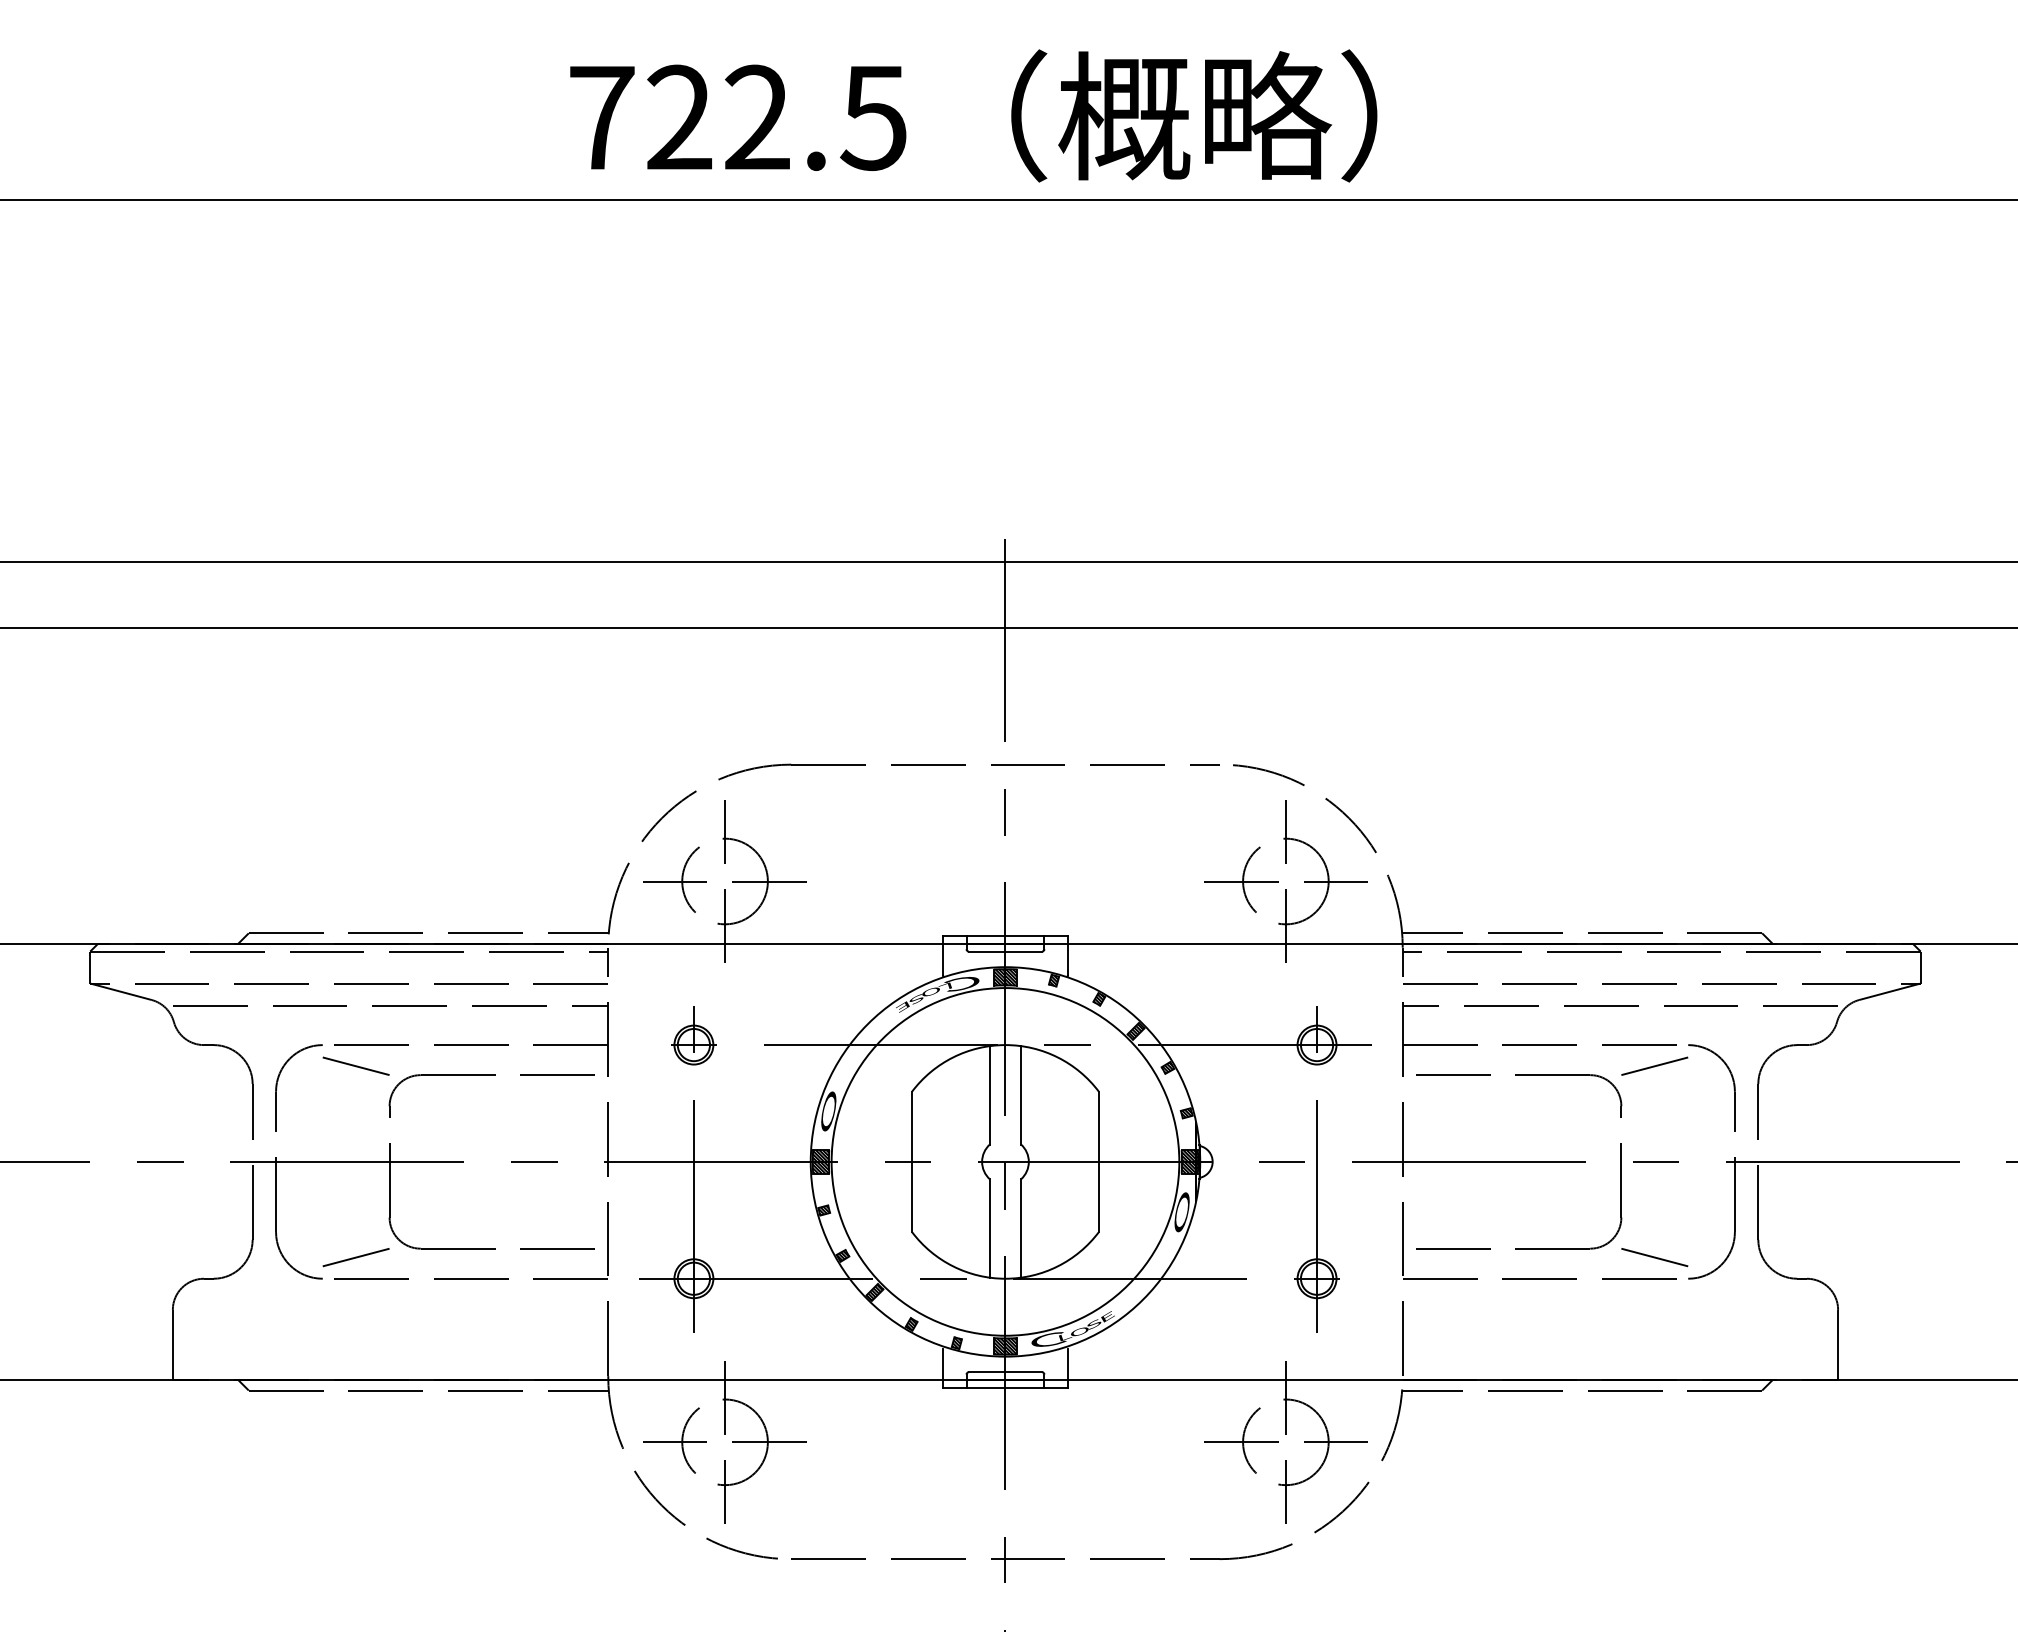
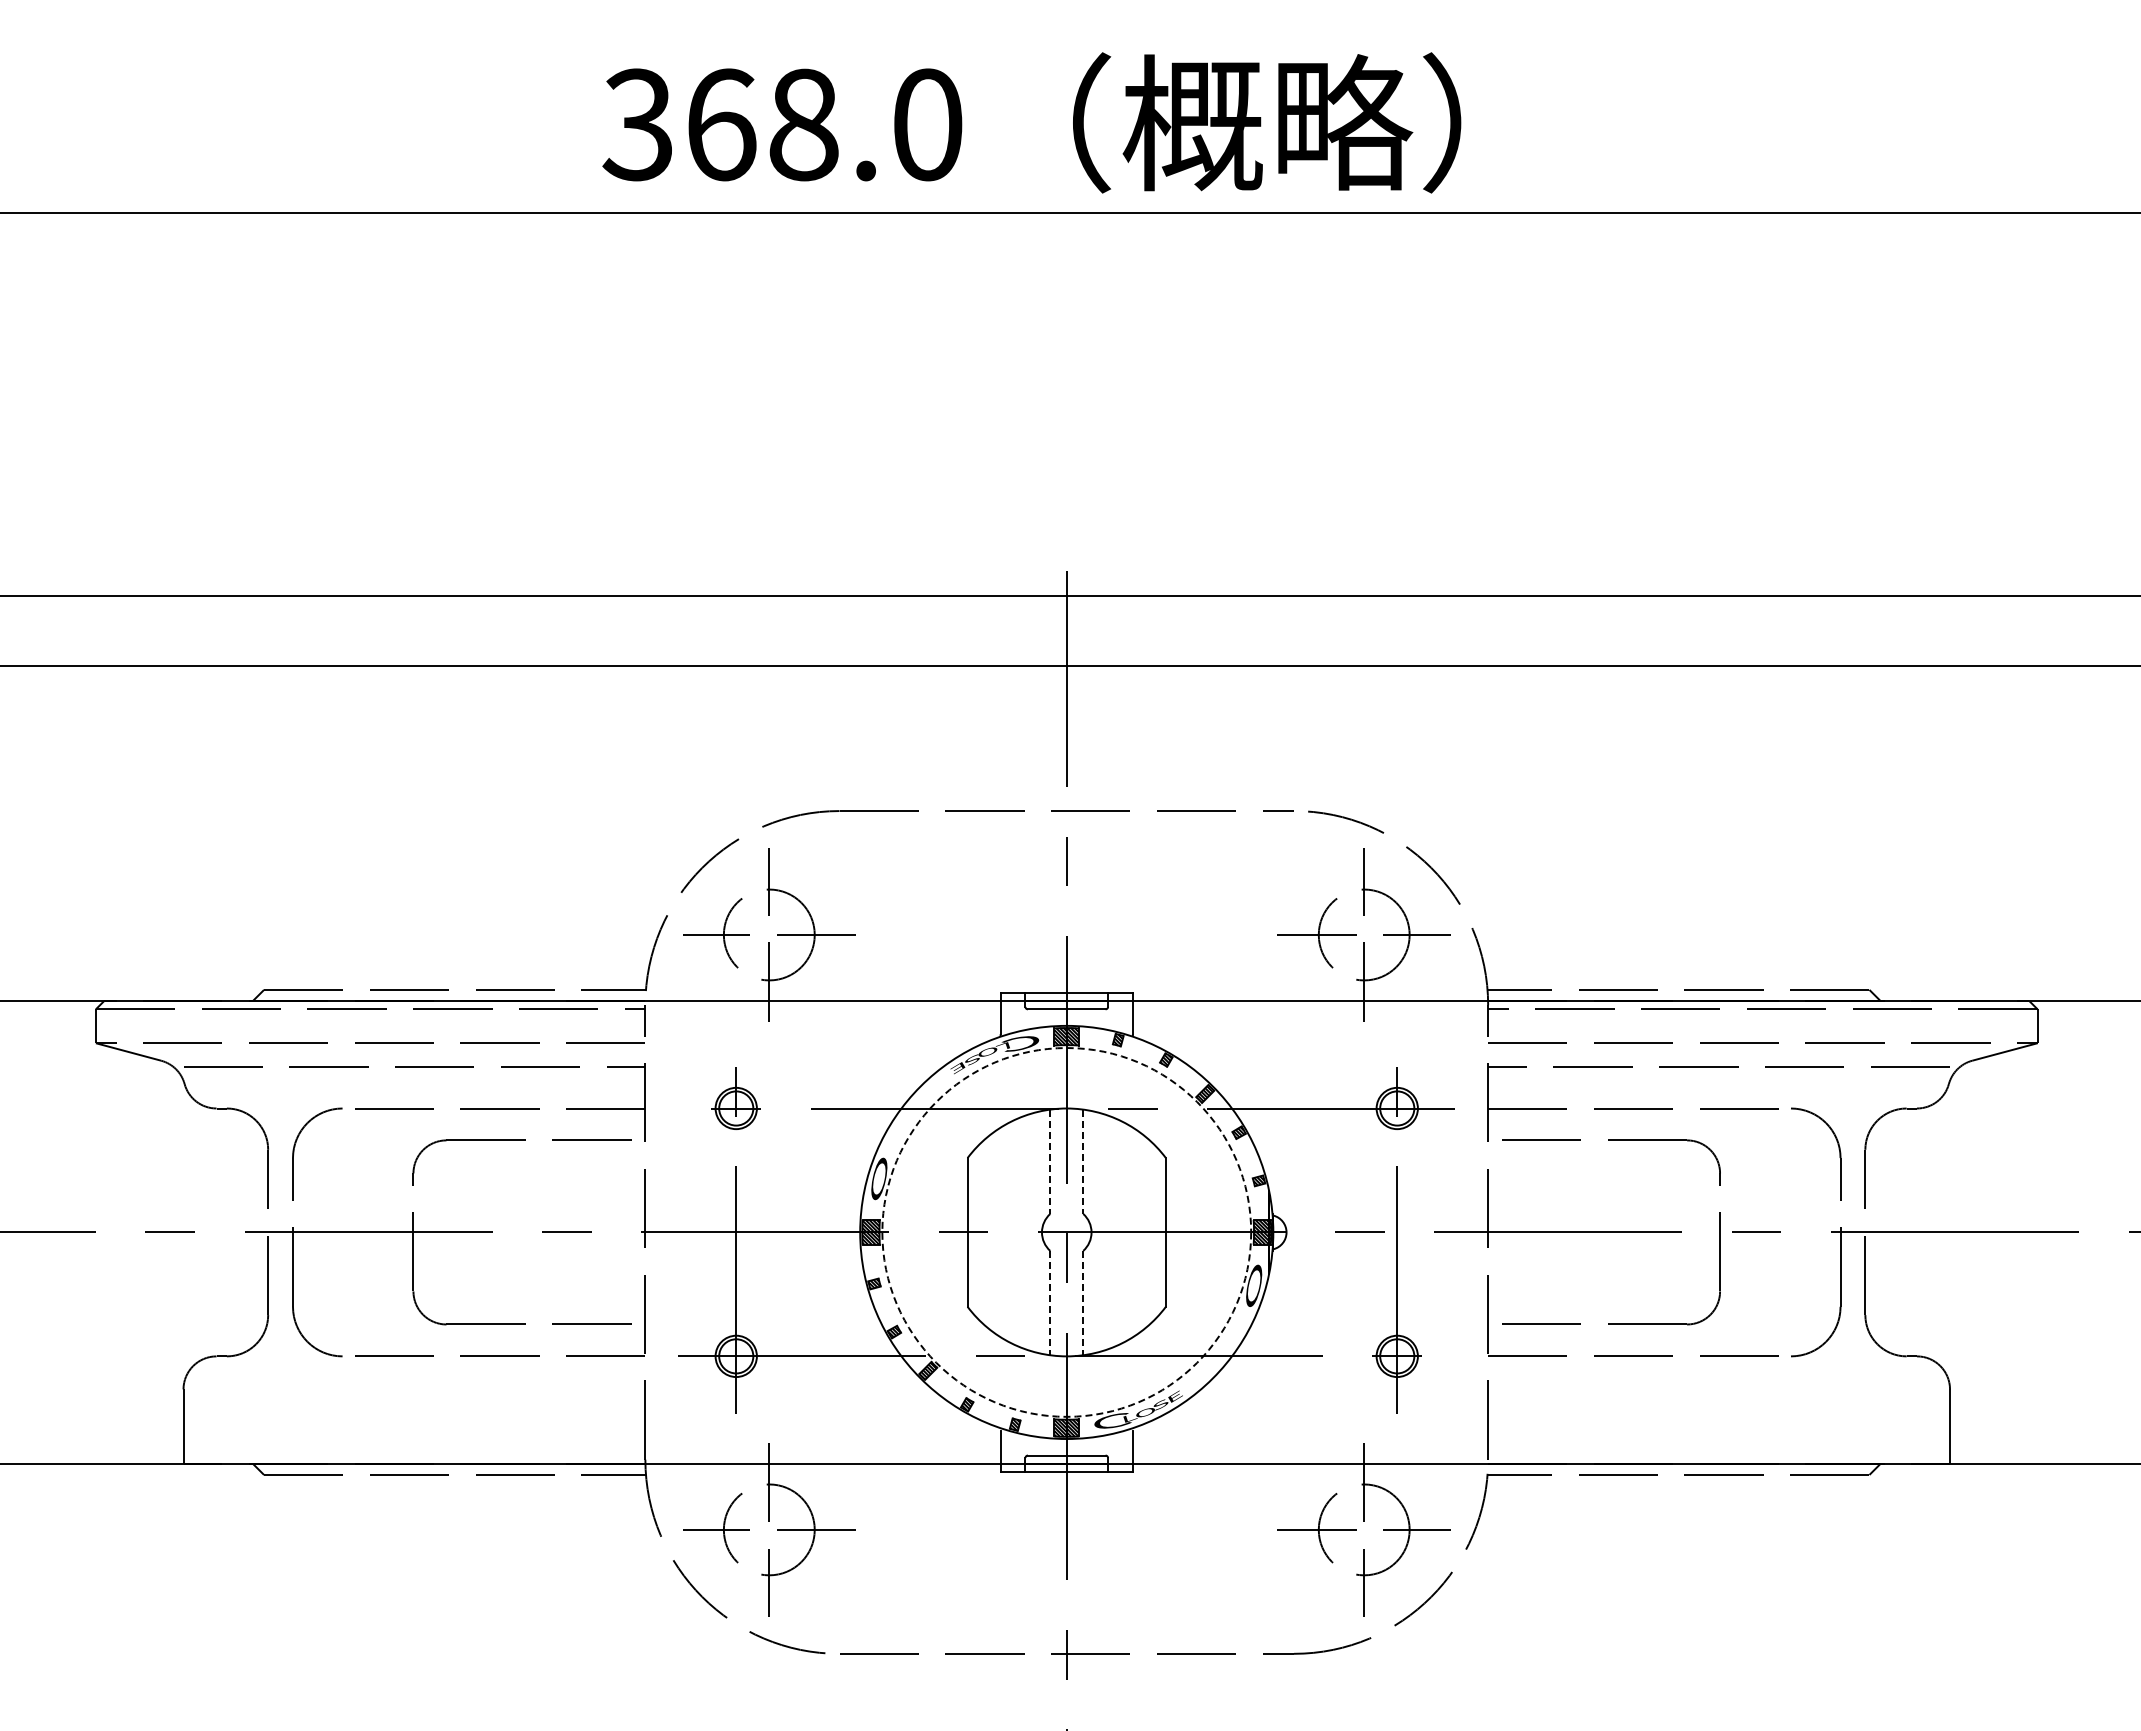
text: (737, 117) -> (782, 124), 722.5 -> 368.0
line: (355, 1065) -> (377, 1130), removed
line: (1654, 1065) -> (1755, 1130), removed
line: (990, 1095) -> (1050, 1162), solid -> dashed
line: (1021, 1095) -> (1083, 1162), solid -> dashed
circle: (1005, 1161) -> (1066, 1232), solid -> dashed
line: (990, 1228) -> (1050, 1303), solid -> dashed
line: (1021, 1228) -> (1083, 1303), solid -> dashed
line: (355, 1257) -> (377, 1333), removed
line: (1654, 1257) -> (1755, 1333), removed

